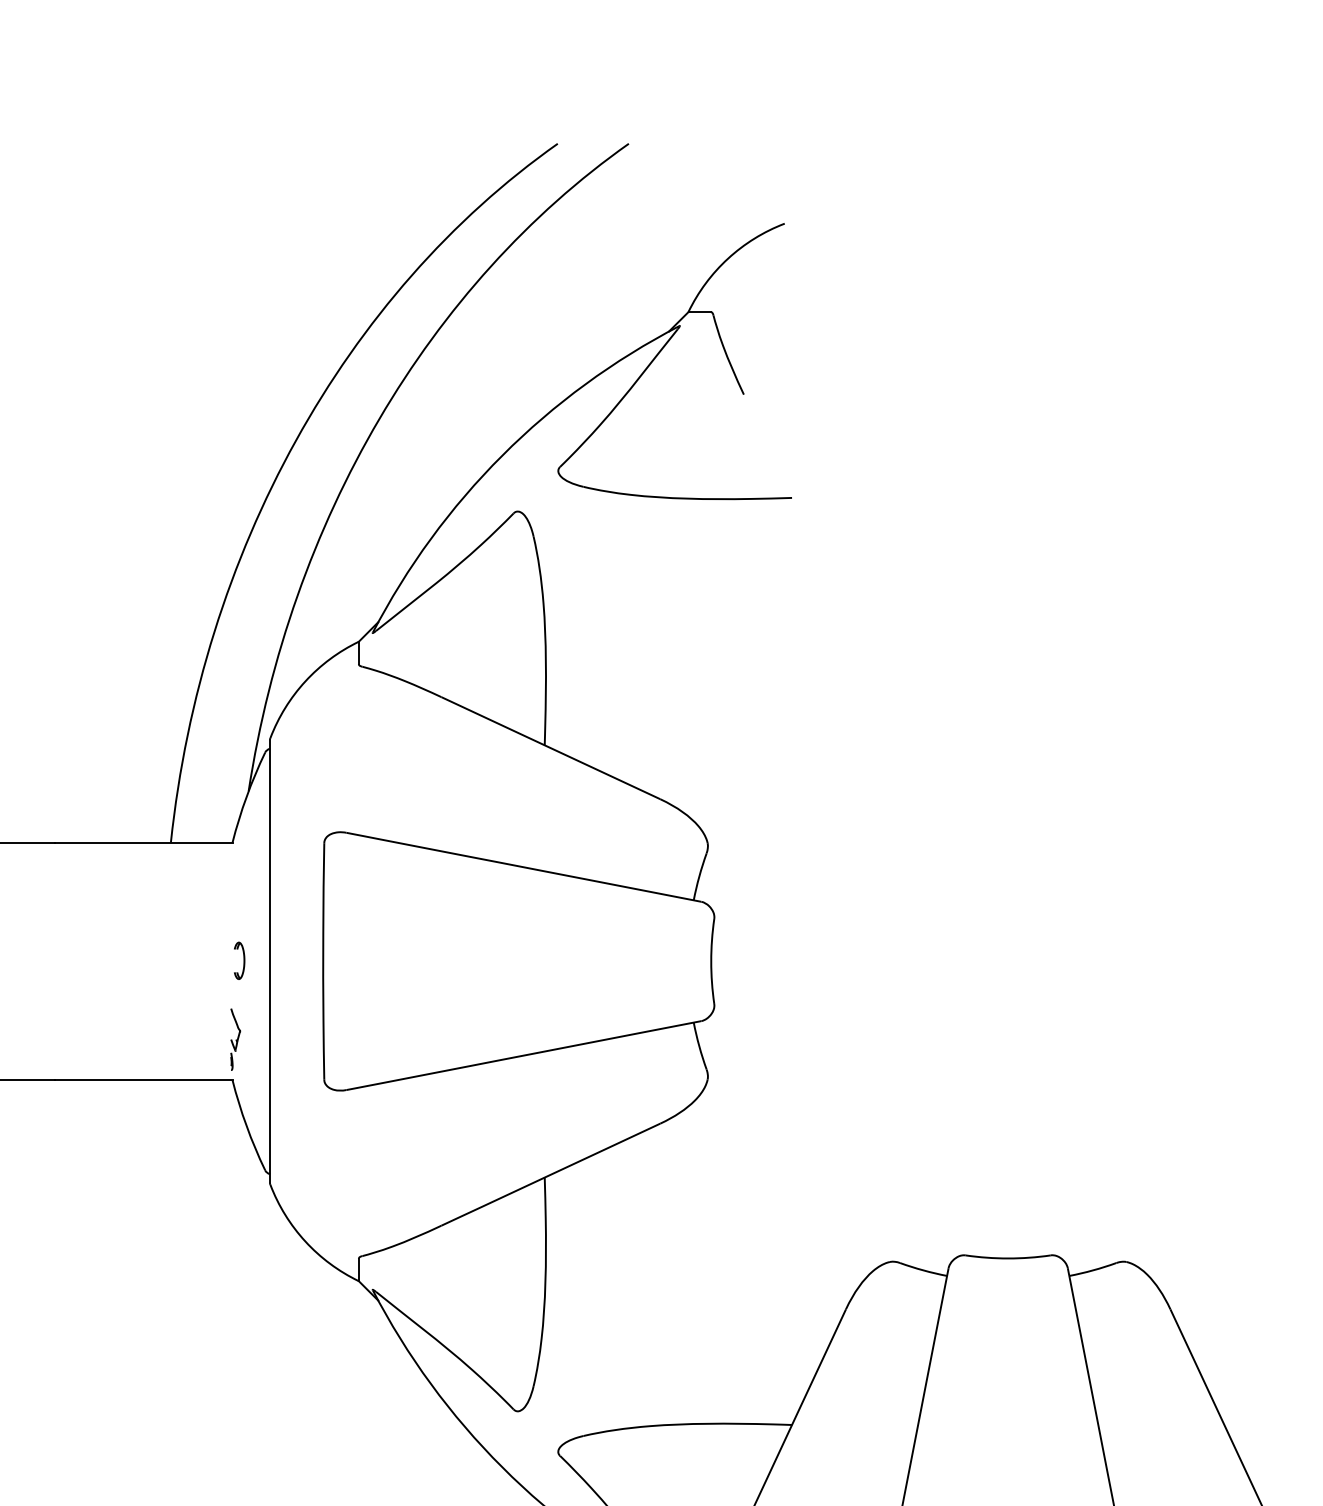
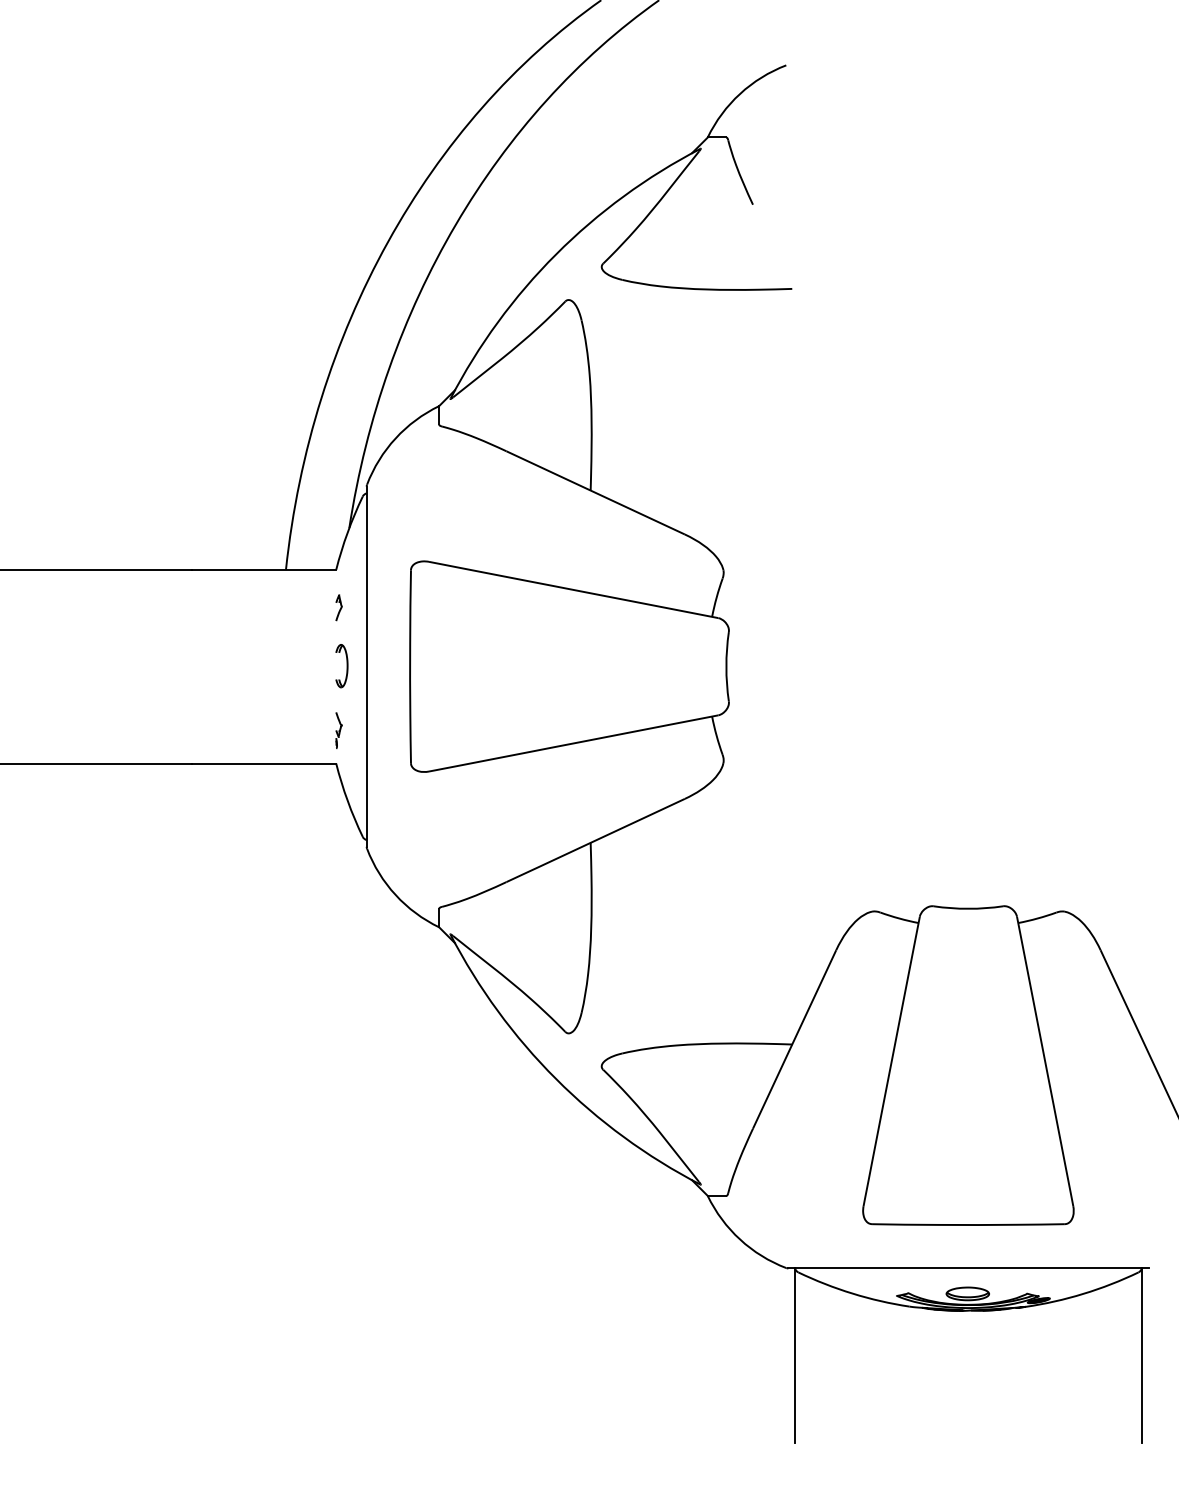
part: (235, 888) -> (338, 607), added
part: (239, 961) -> (341, 666), size x1.43
part: (235, 1039) -> (338, 730), size x0.71

